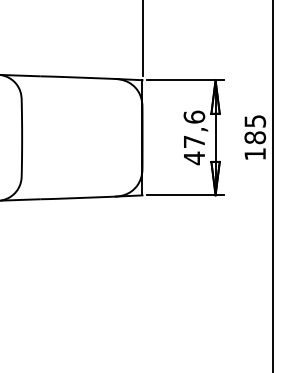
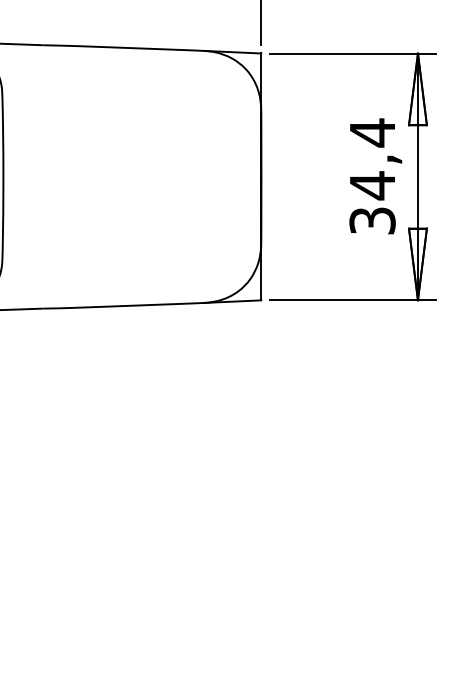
text: (194, 137) -> (372, 176), 47,6 -> 34,4

